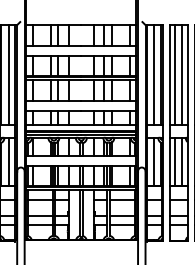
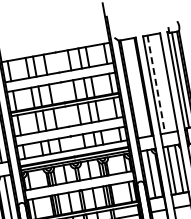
line: (153, 74) -> (135, 87), removed
line: (174, 74) -> (156, 84), solid -> dashed
line: (182, 74) -> (163, 82), removed

